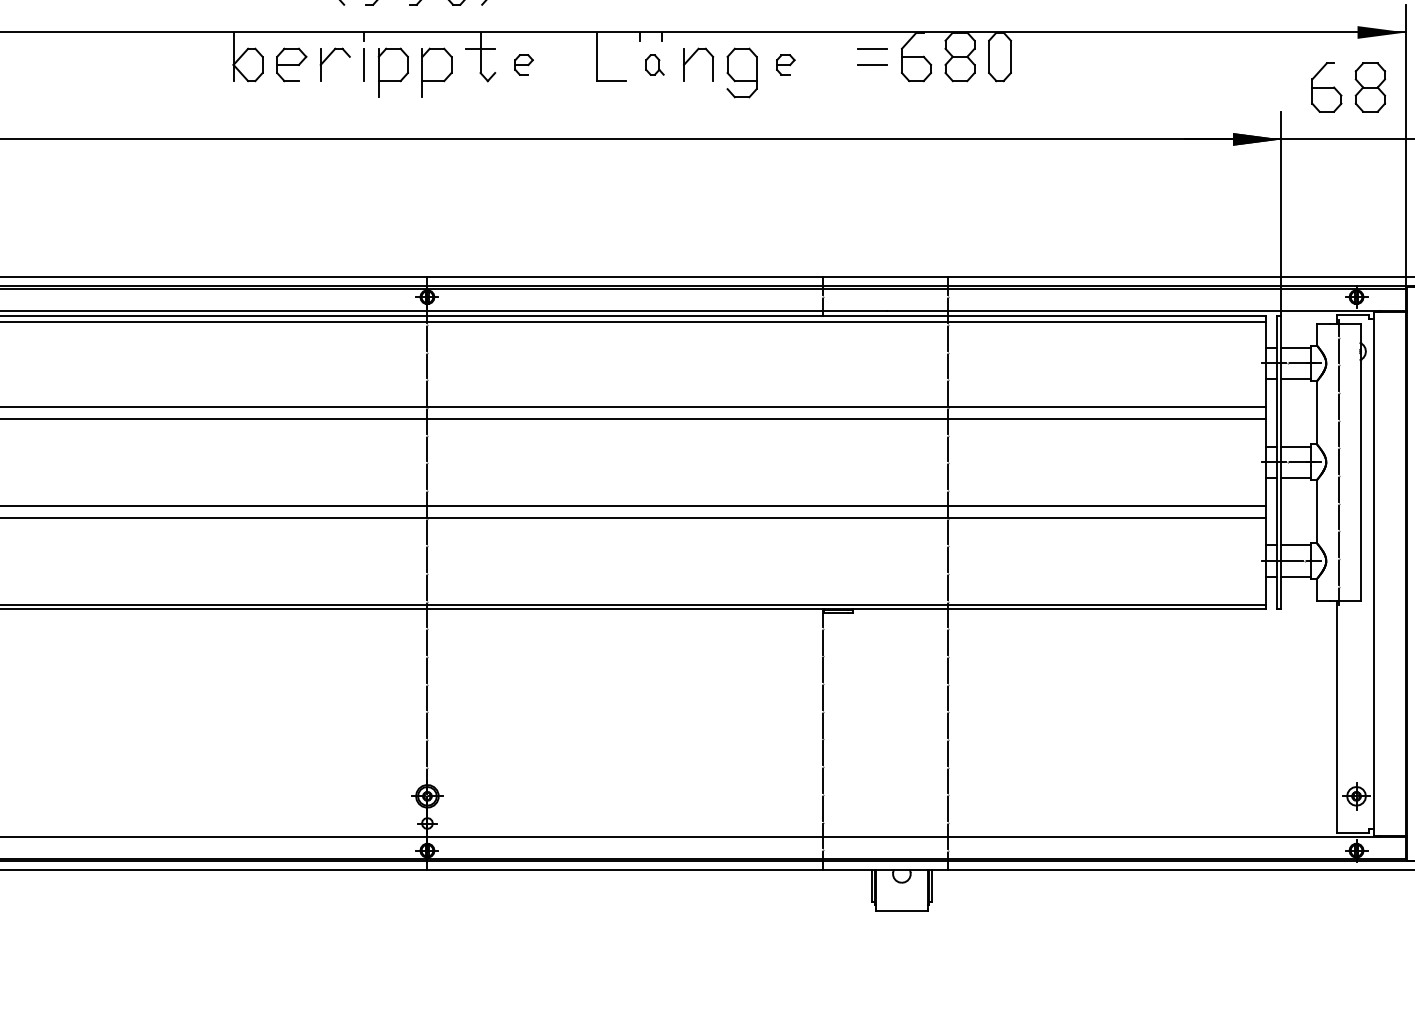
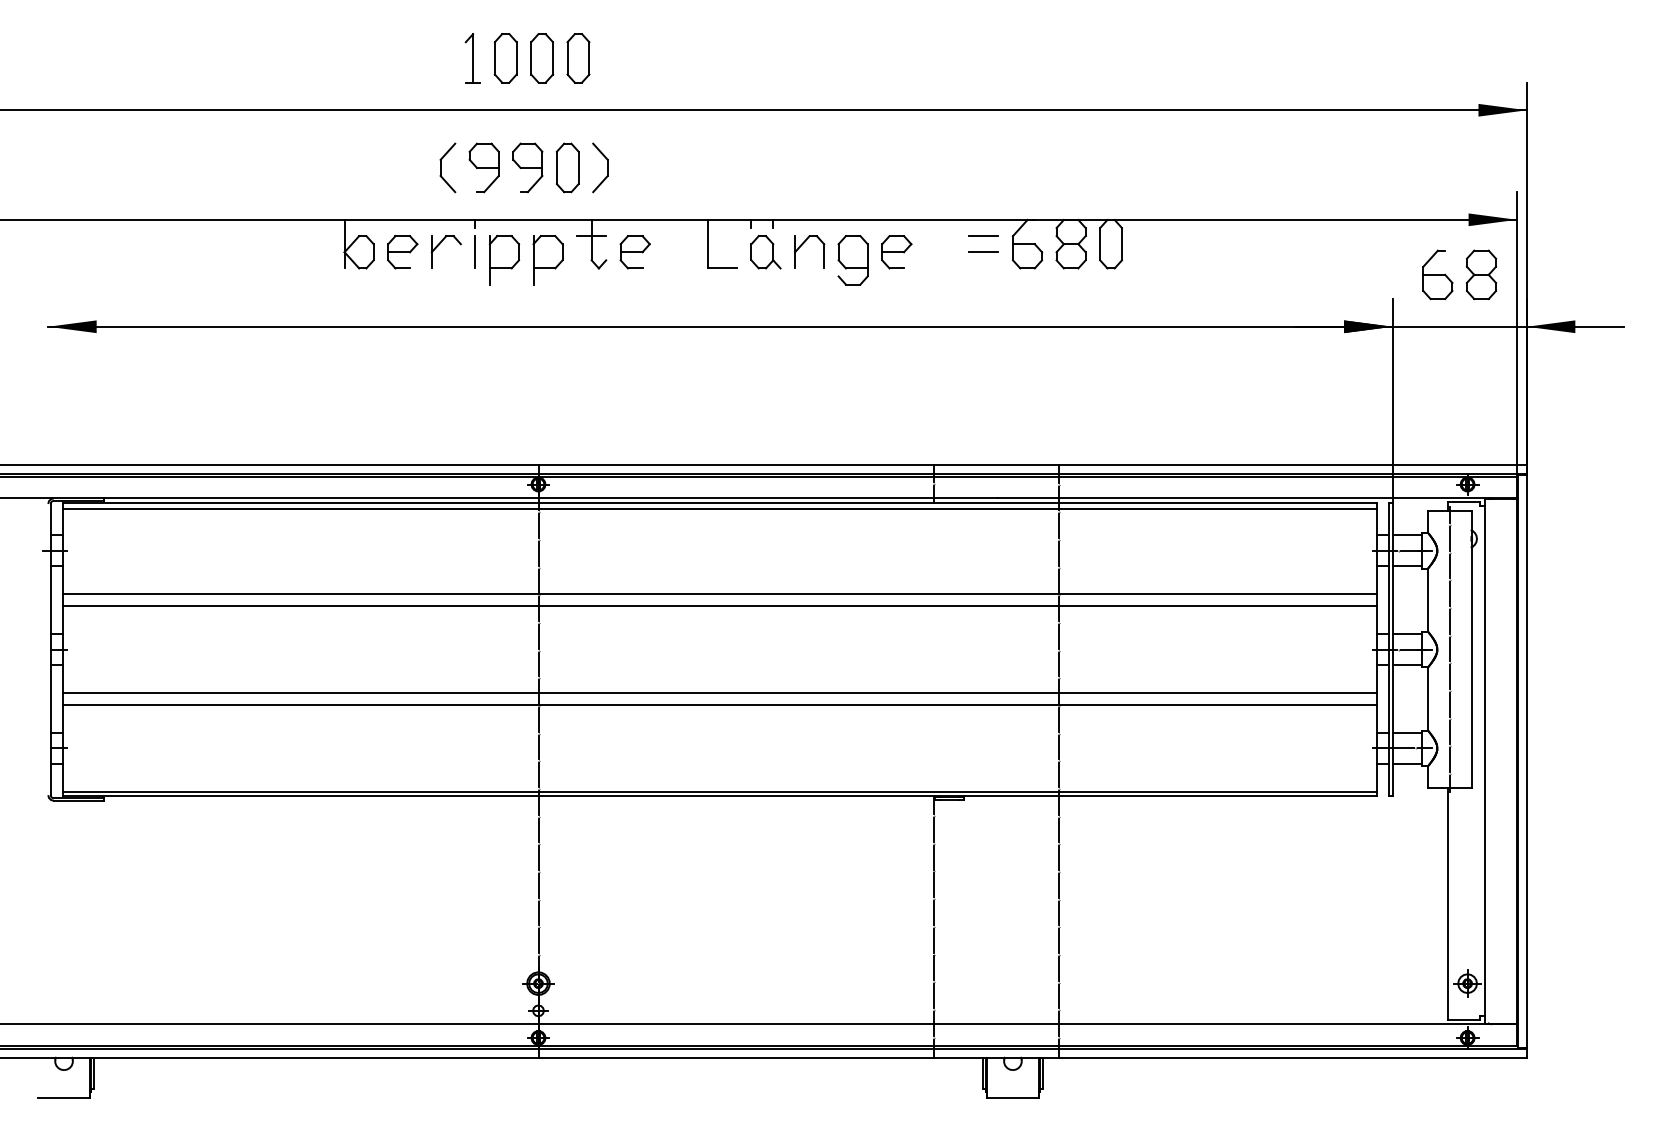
part: (523, 65) -> (634, 252), size x1.67
part: (654, 65) -> (765, 252), size x1.67
part: (785, 65) -> (896, 252), size x1.67

